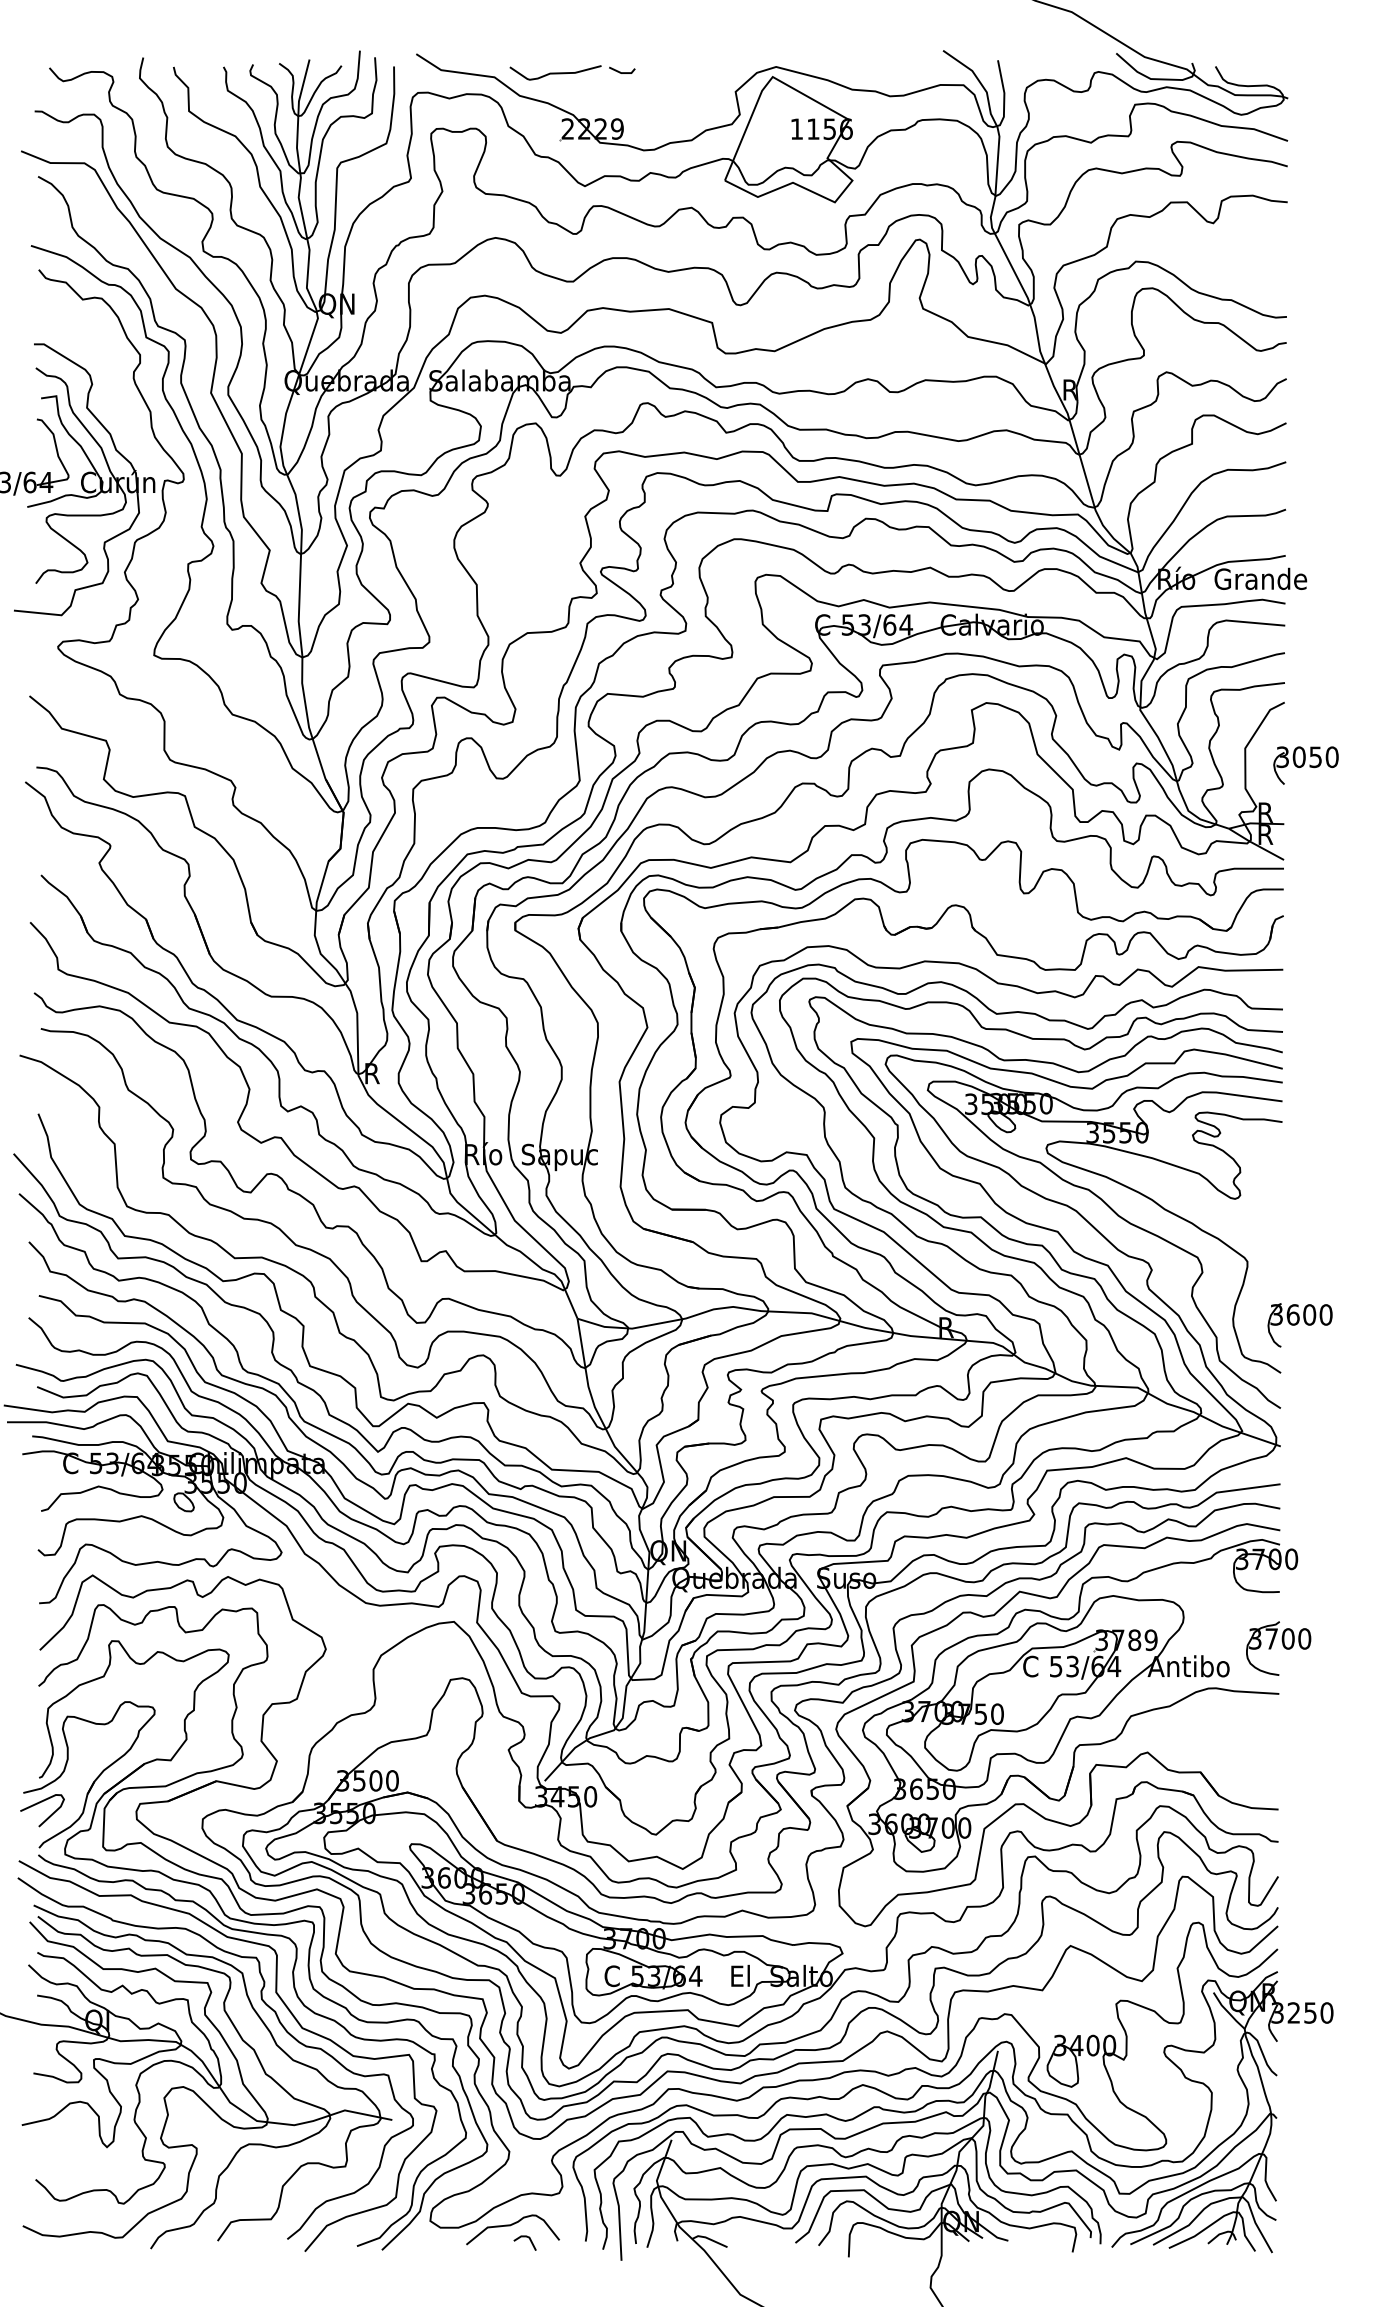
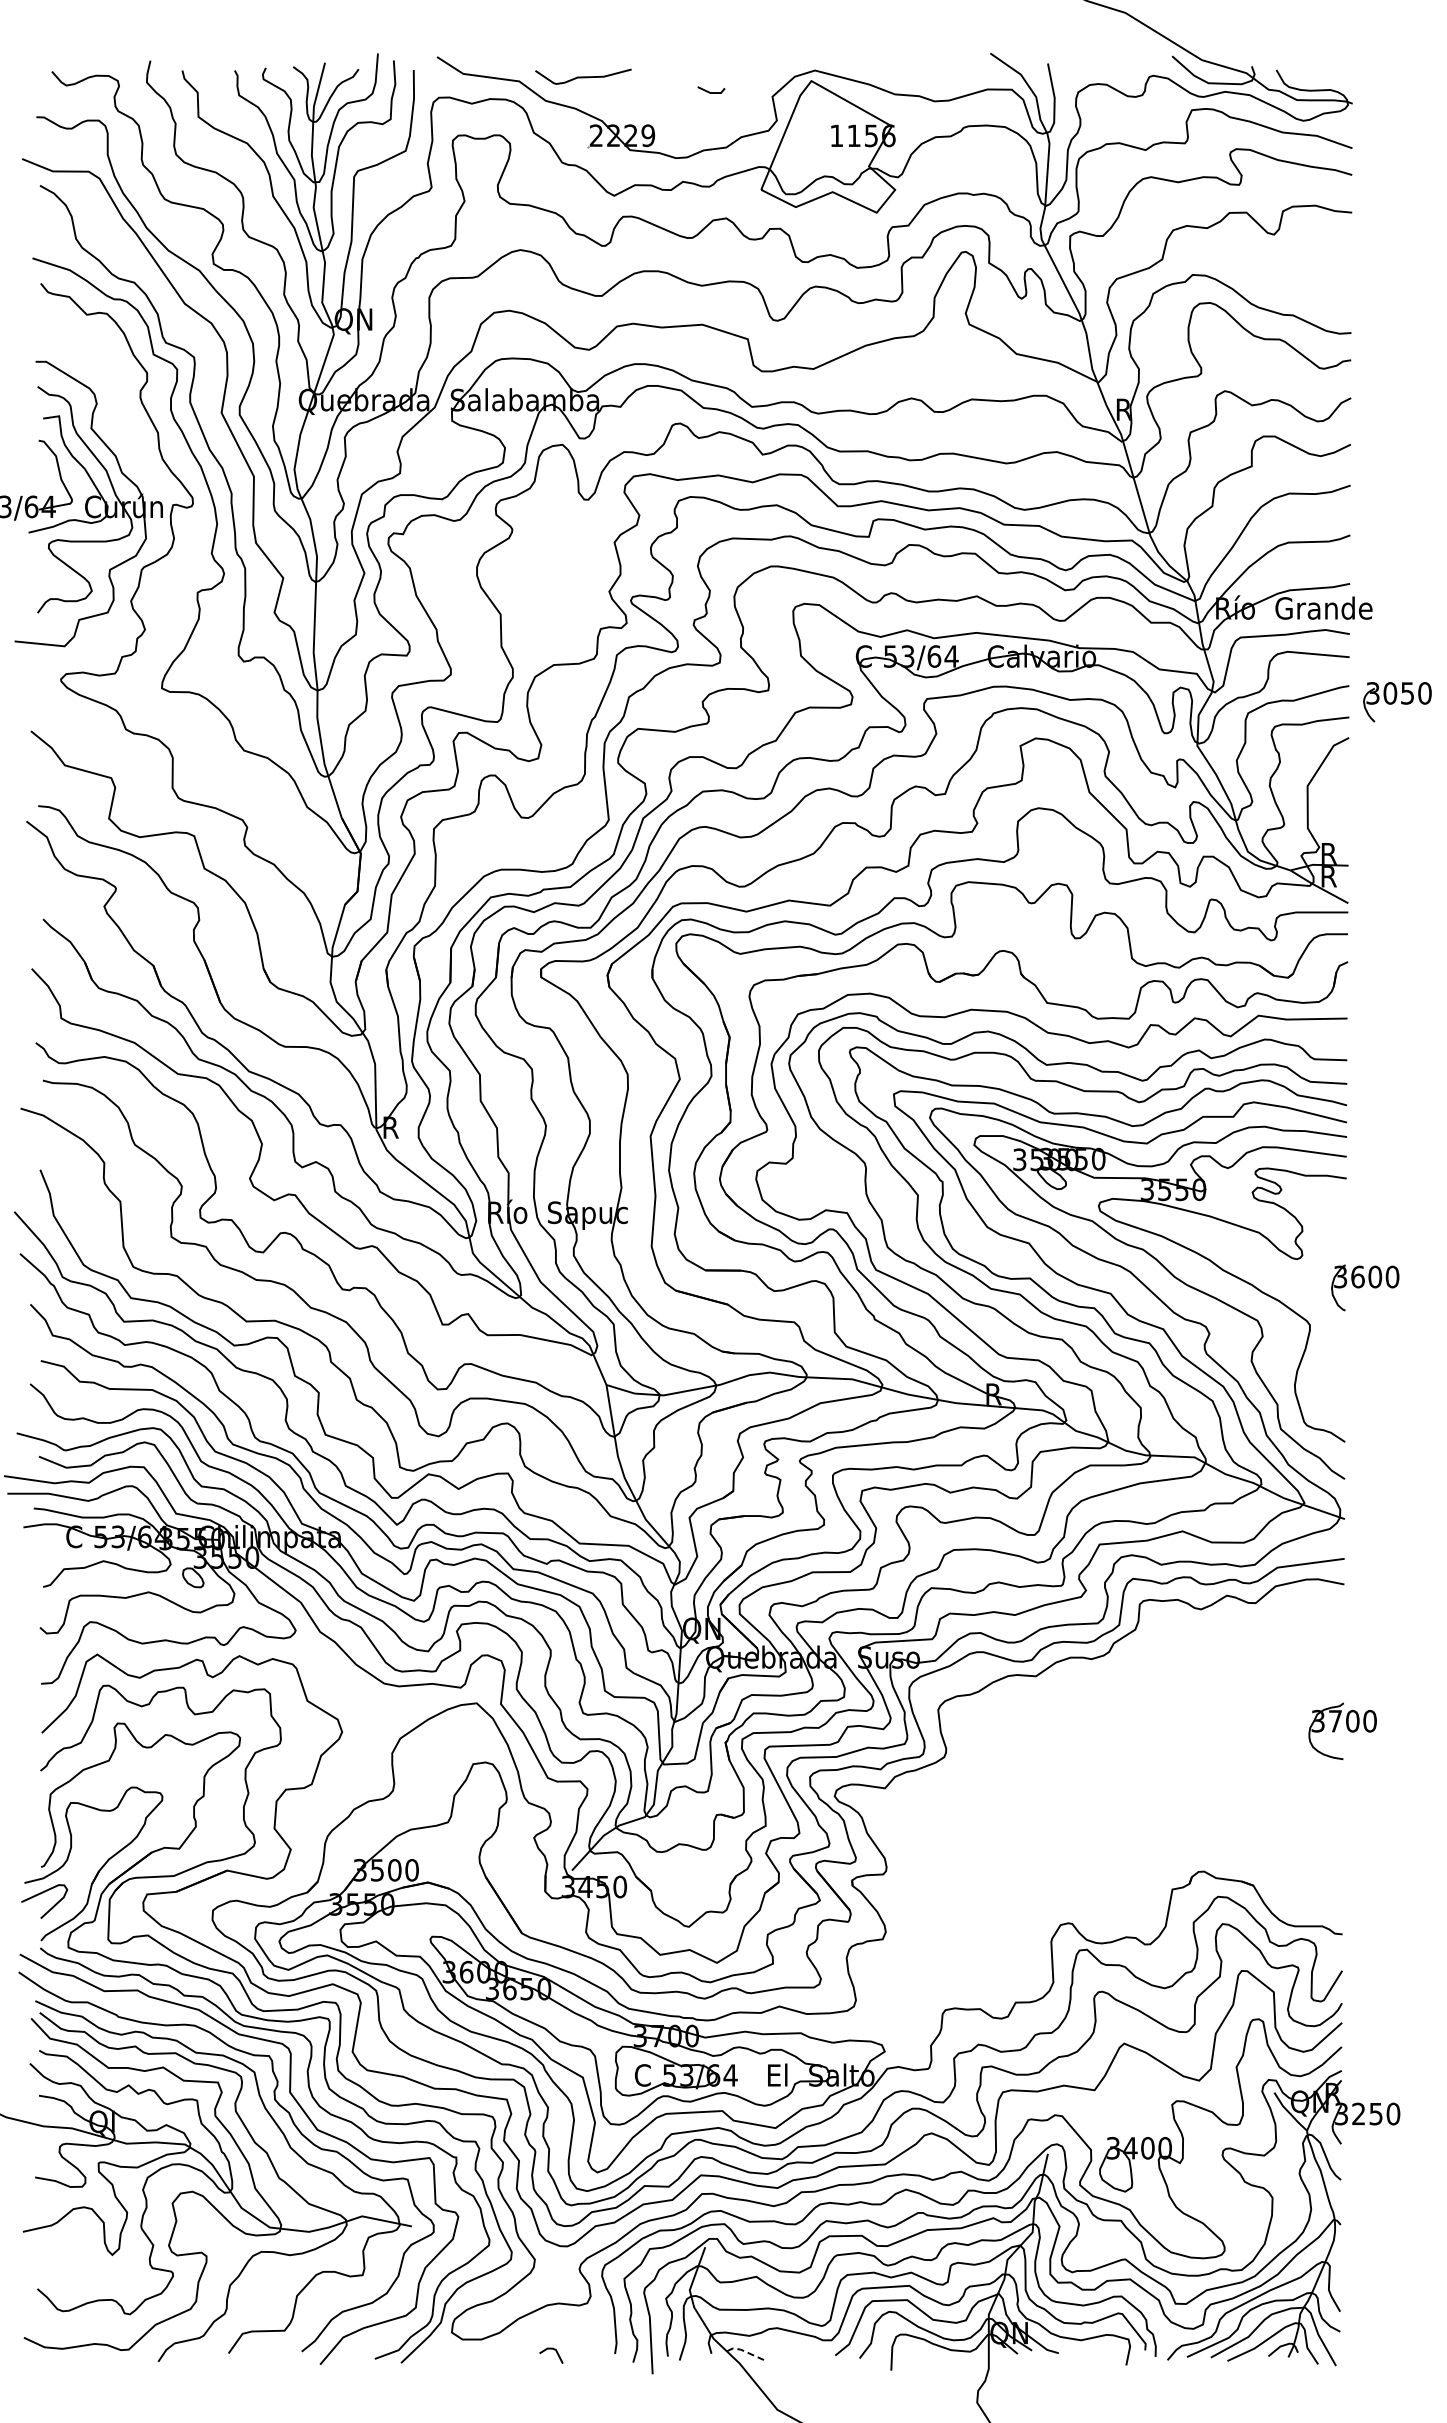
line: (620, 71) -> (709, 91), moved
part: (1306, 765) -> (1397, 702), moved
part: (1300, 1324) -> (1365, 1287), moved
part: (1067, 1724) -> (1120, 1811), removed
curve: (511, 2225) -> (537, 2337), removed
line: (709, 2239) -> (745, 2351), solid -> dashed

